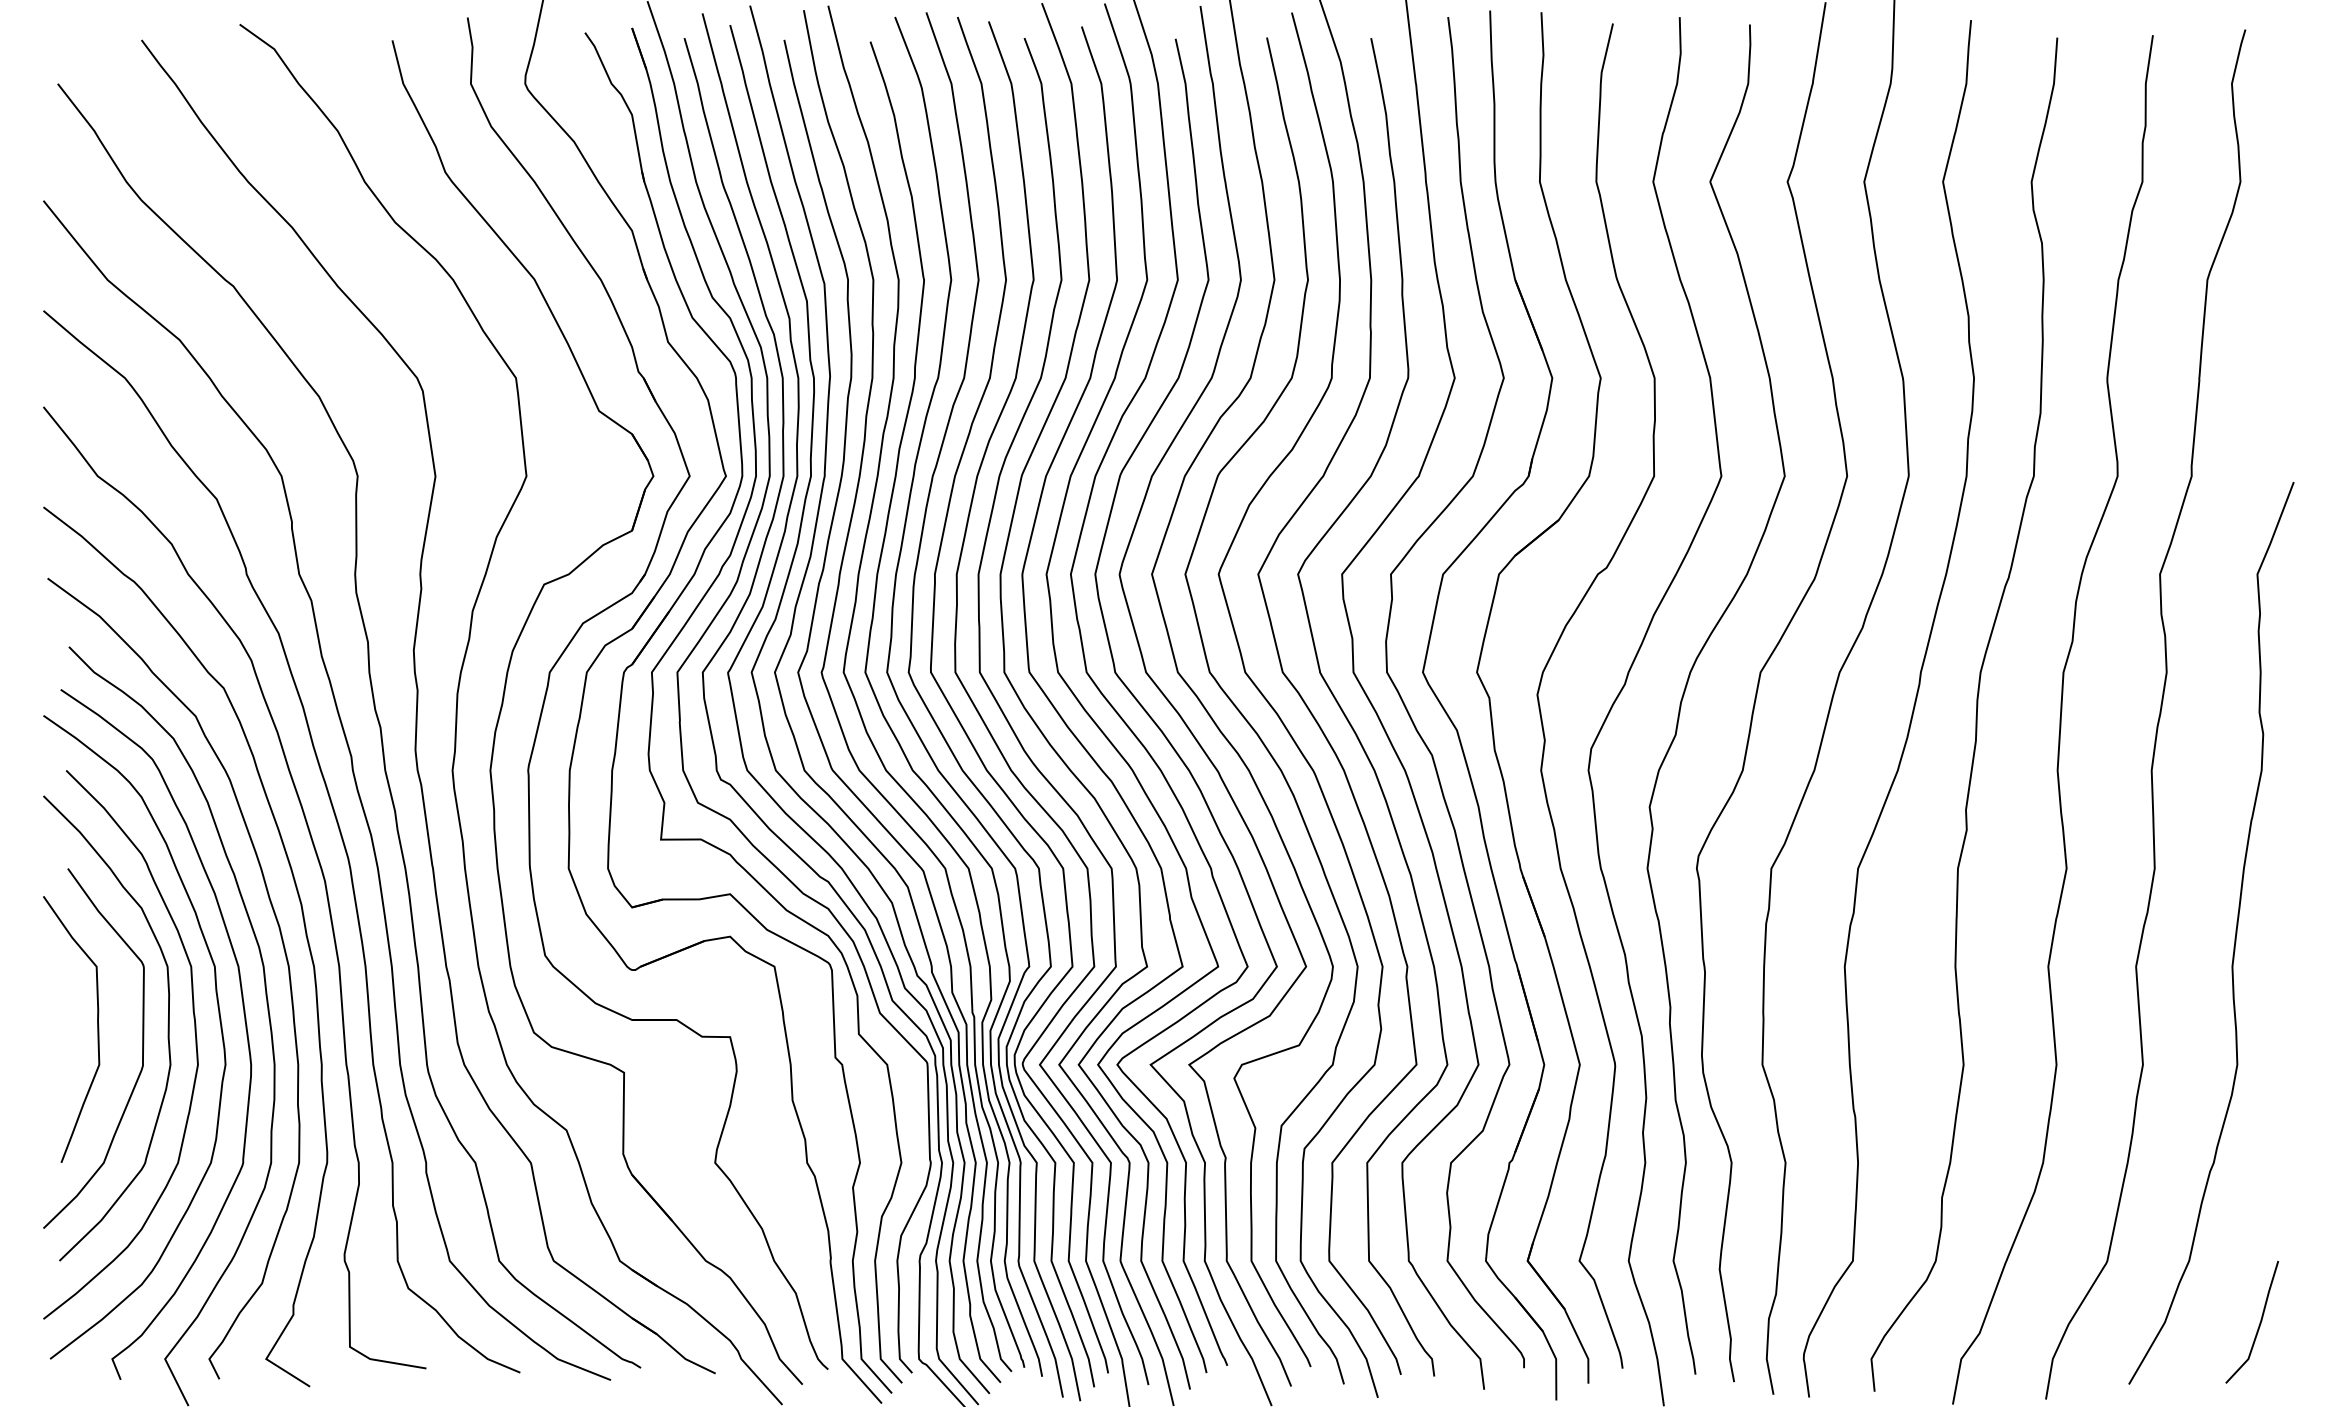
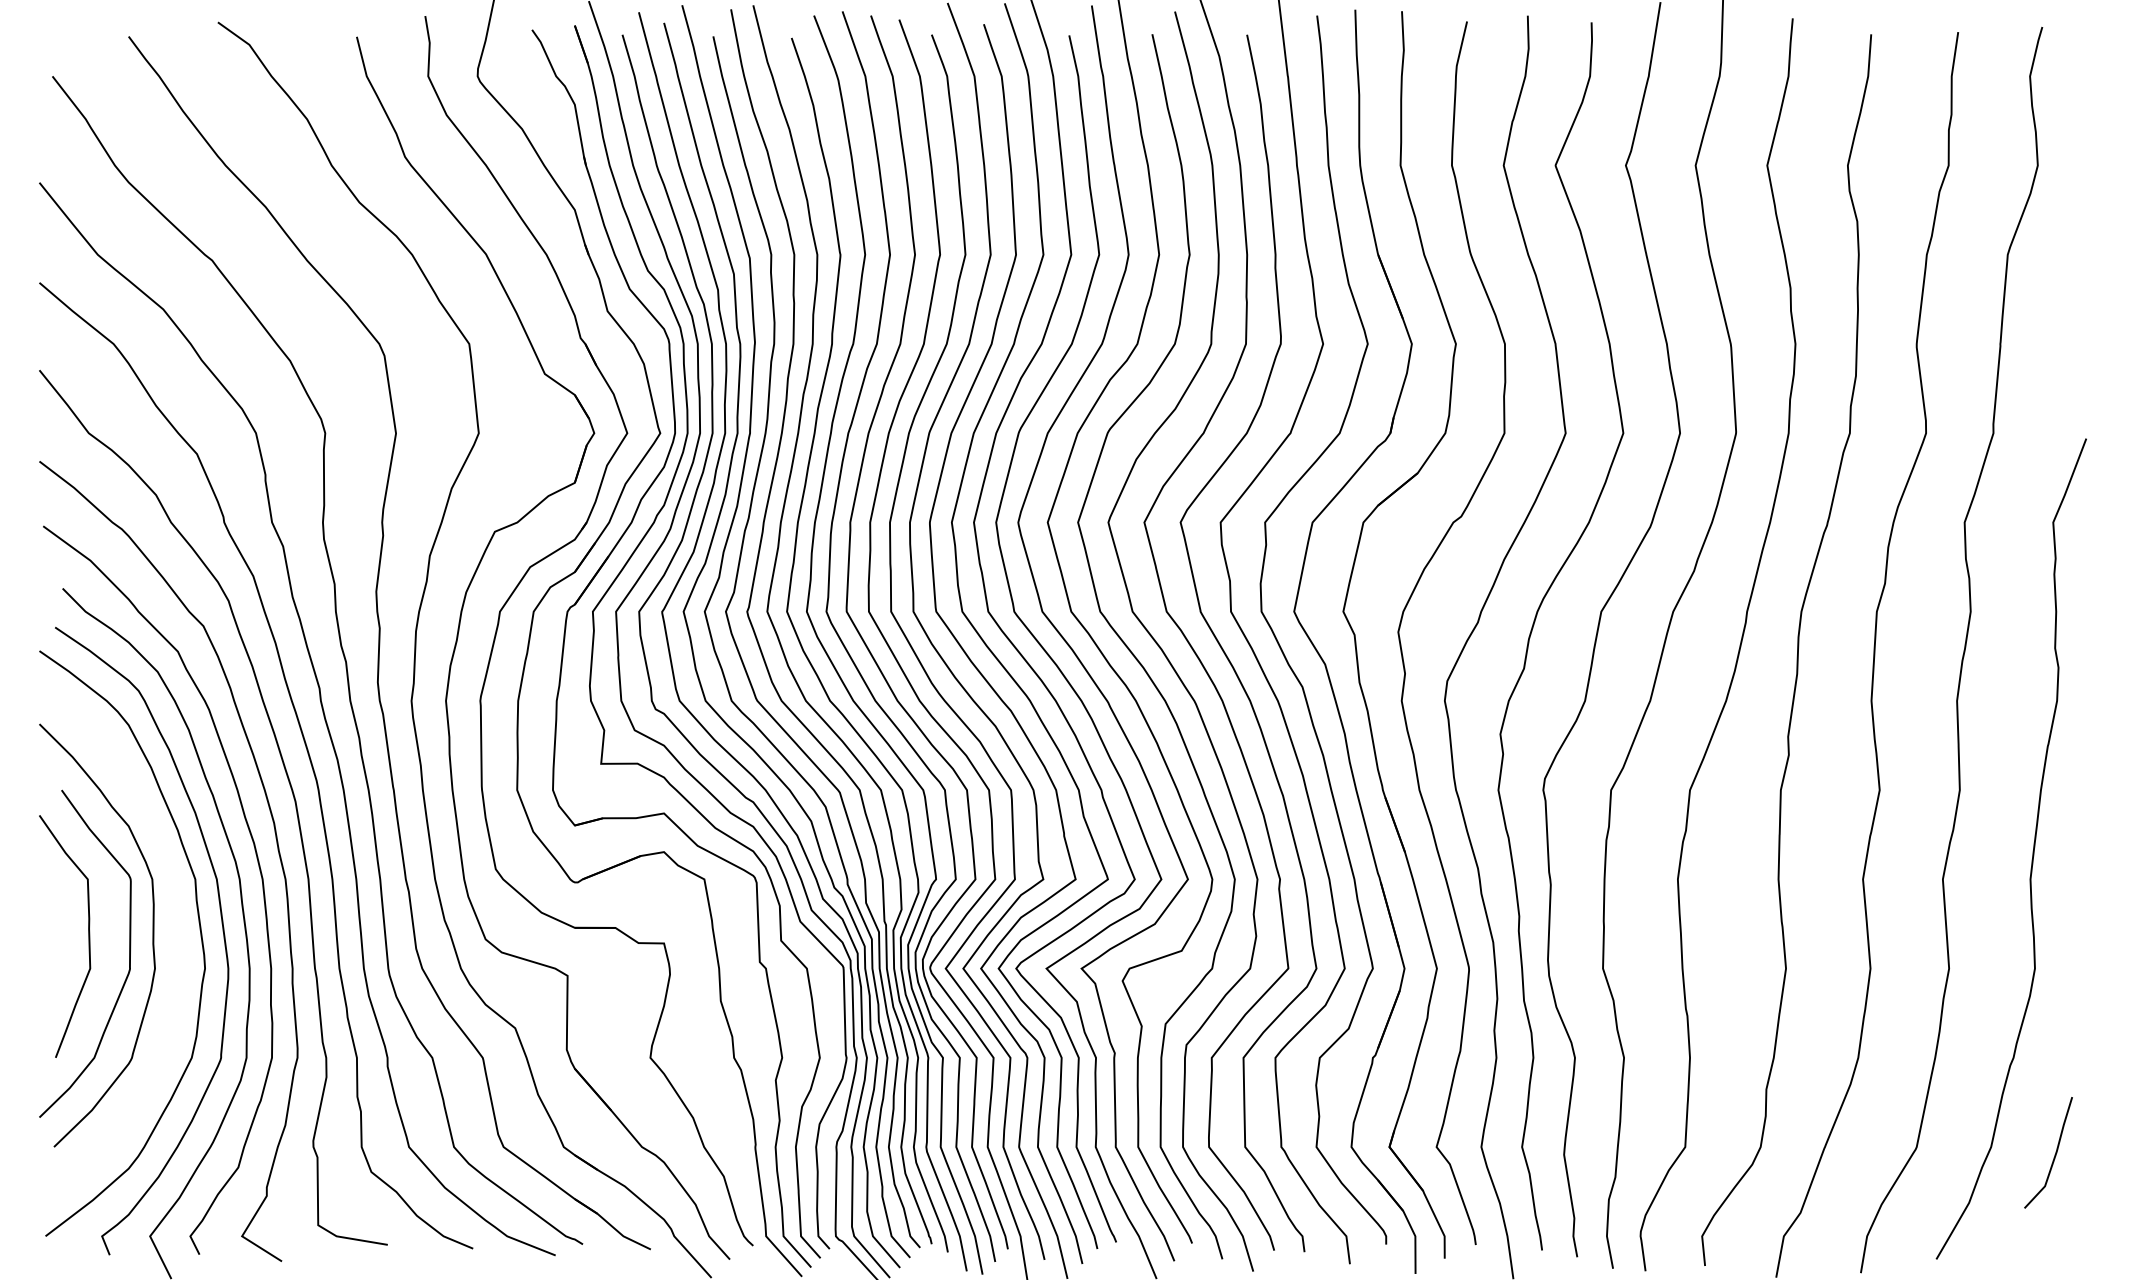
curve: (195, 1044) -> (177, 950), removed
line: (2258, 1324) -> (2054, 1154), moved

